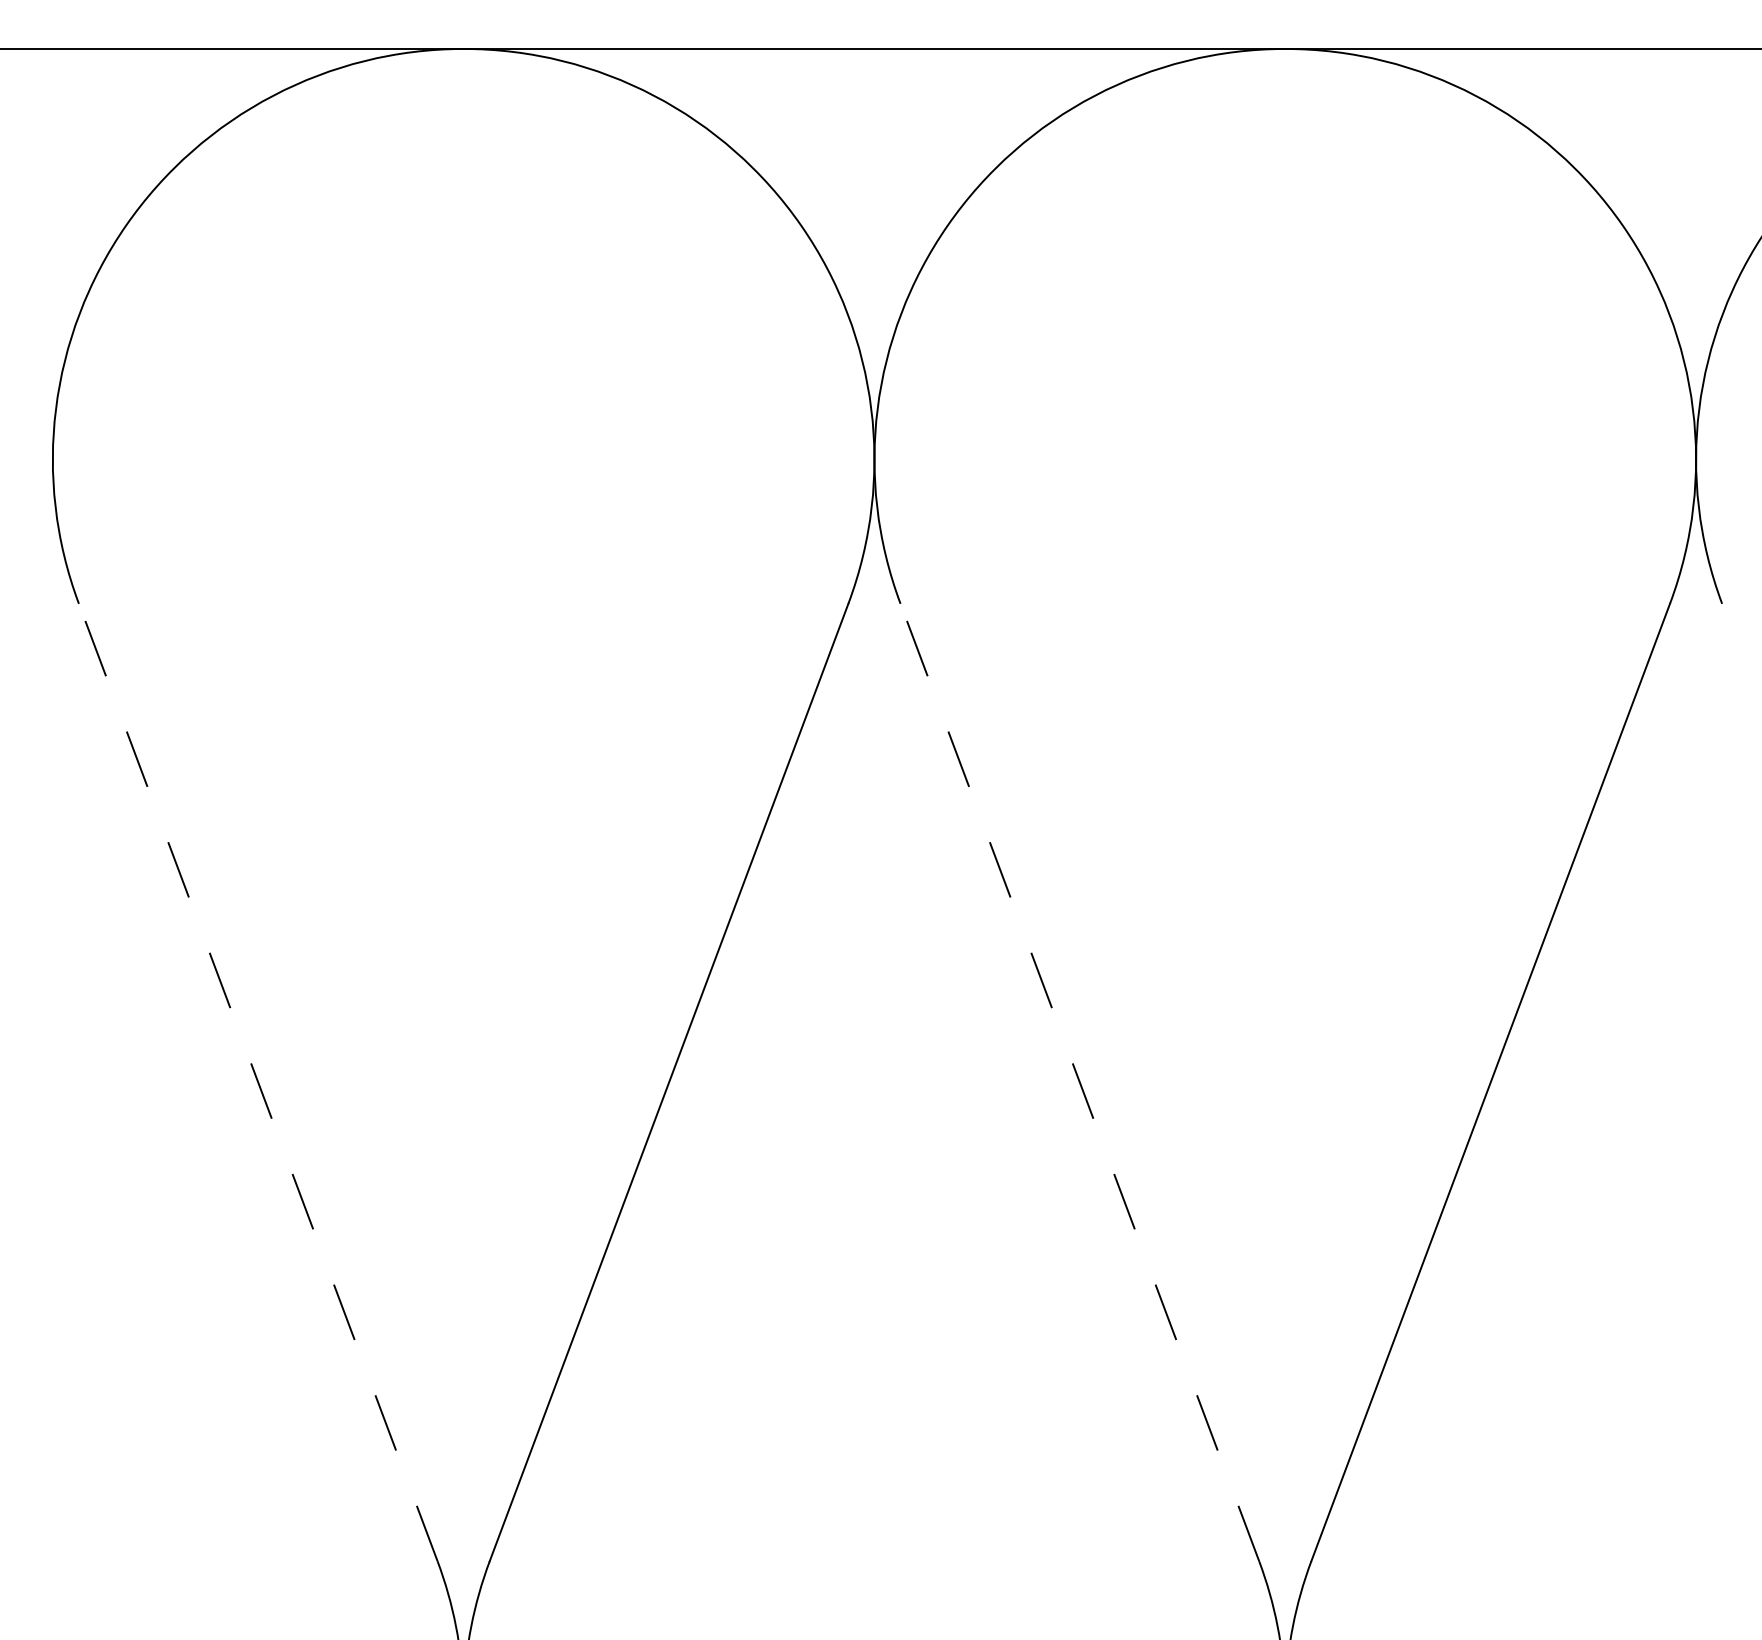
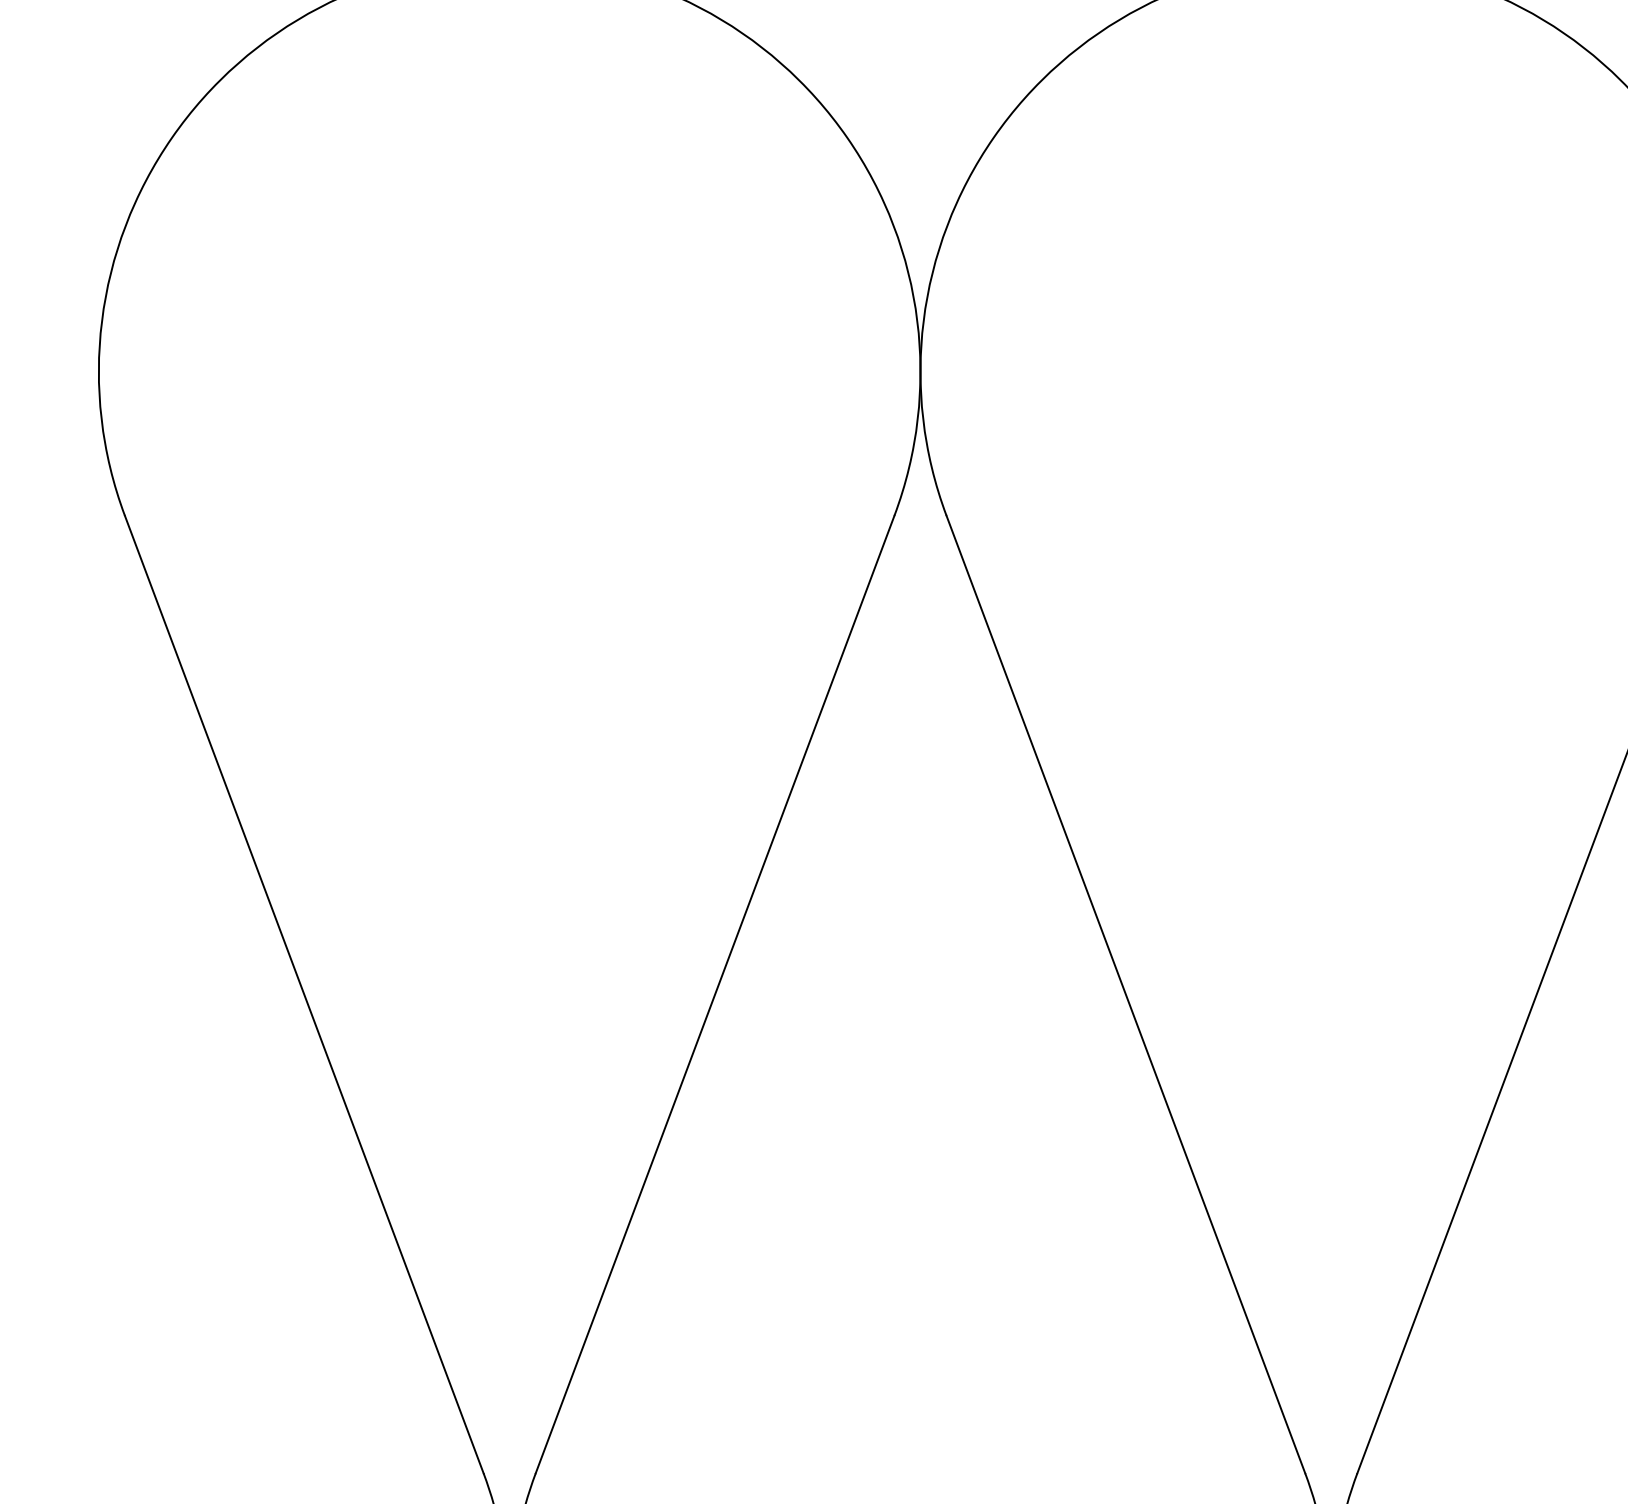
line: (258, 1082) -> (304, 994), dashed -> solid
line: (1079, 1082) -> (1125, 994), dashed -> solid

